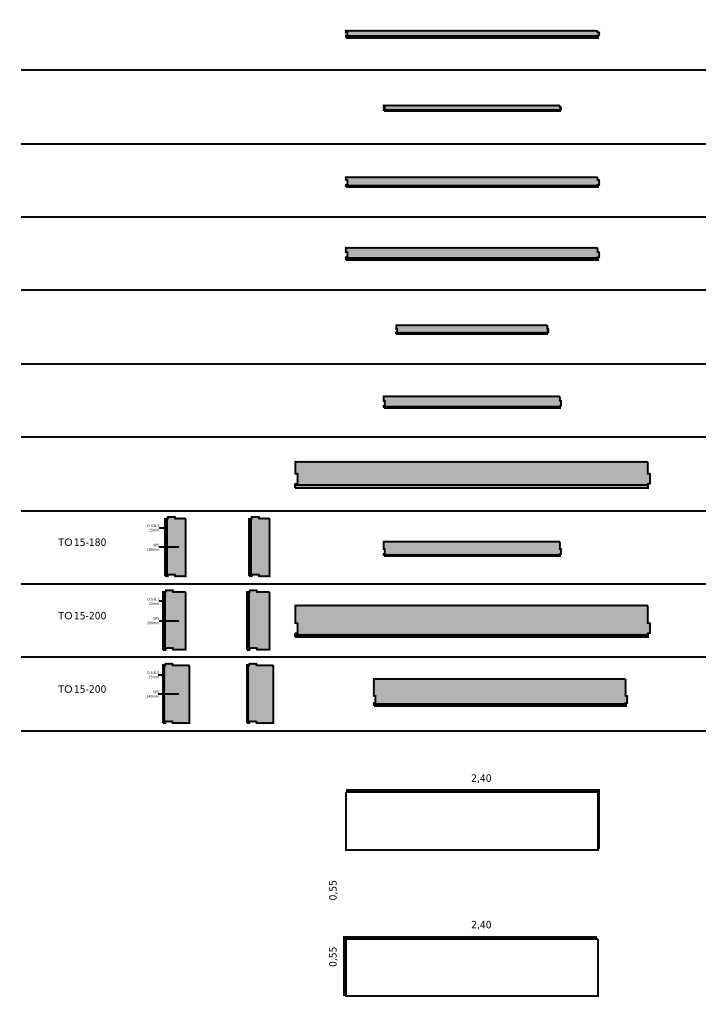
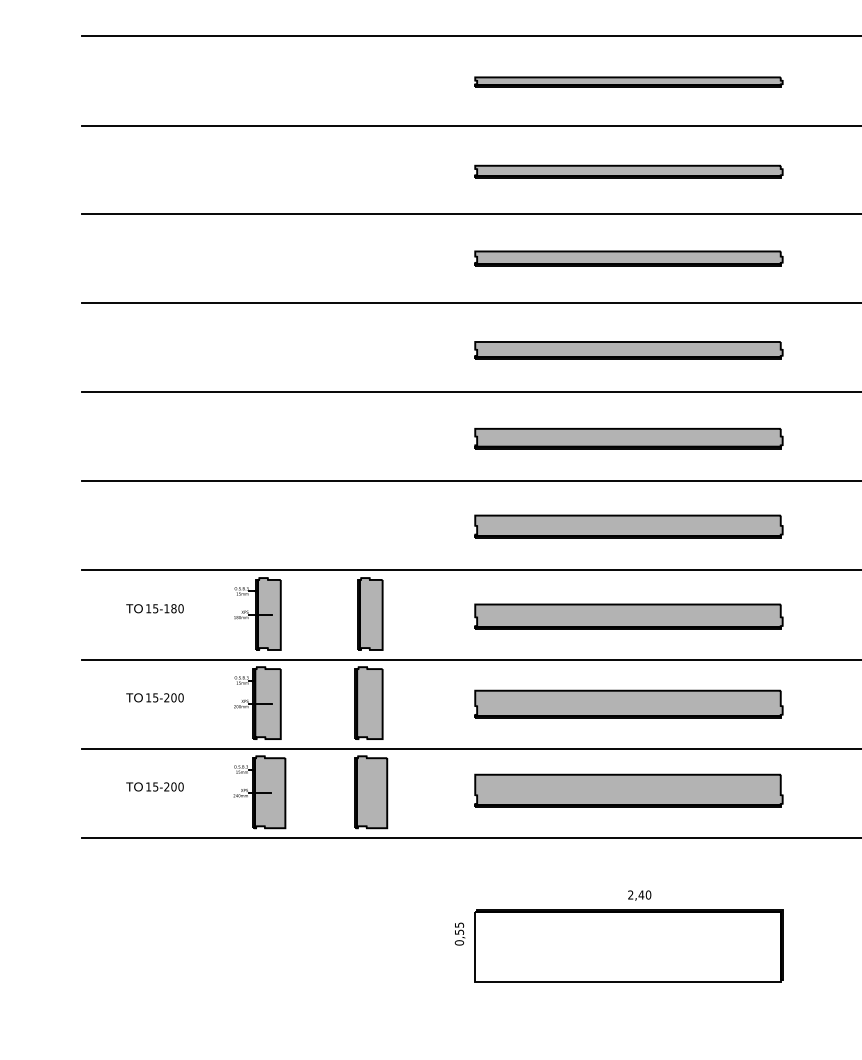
part: (471, 107) -> (627, 81), size x1.43
part: (471, 329) -> (627, 350), size x1.67
part: (471, 401) -> (627, 437), size x1.43
part: (471, 474) -> (627, 526), size x0.71
part: (471, 548) -> (627, 616), size x1.43
part: (471, 620) -> (627, 703), size x0.71
part: (499, 692) -> (627, 791), moved
text: (333, 889) -> (460, 933), moved

